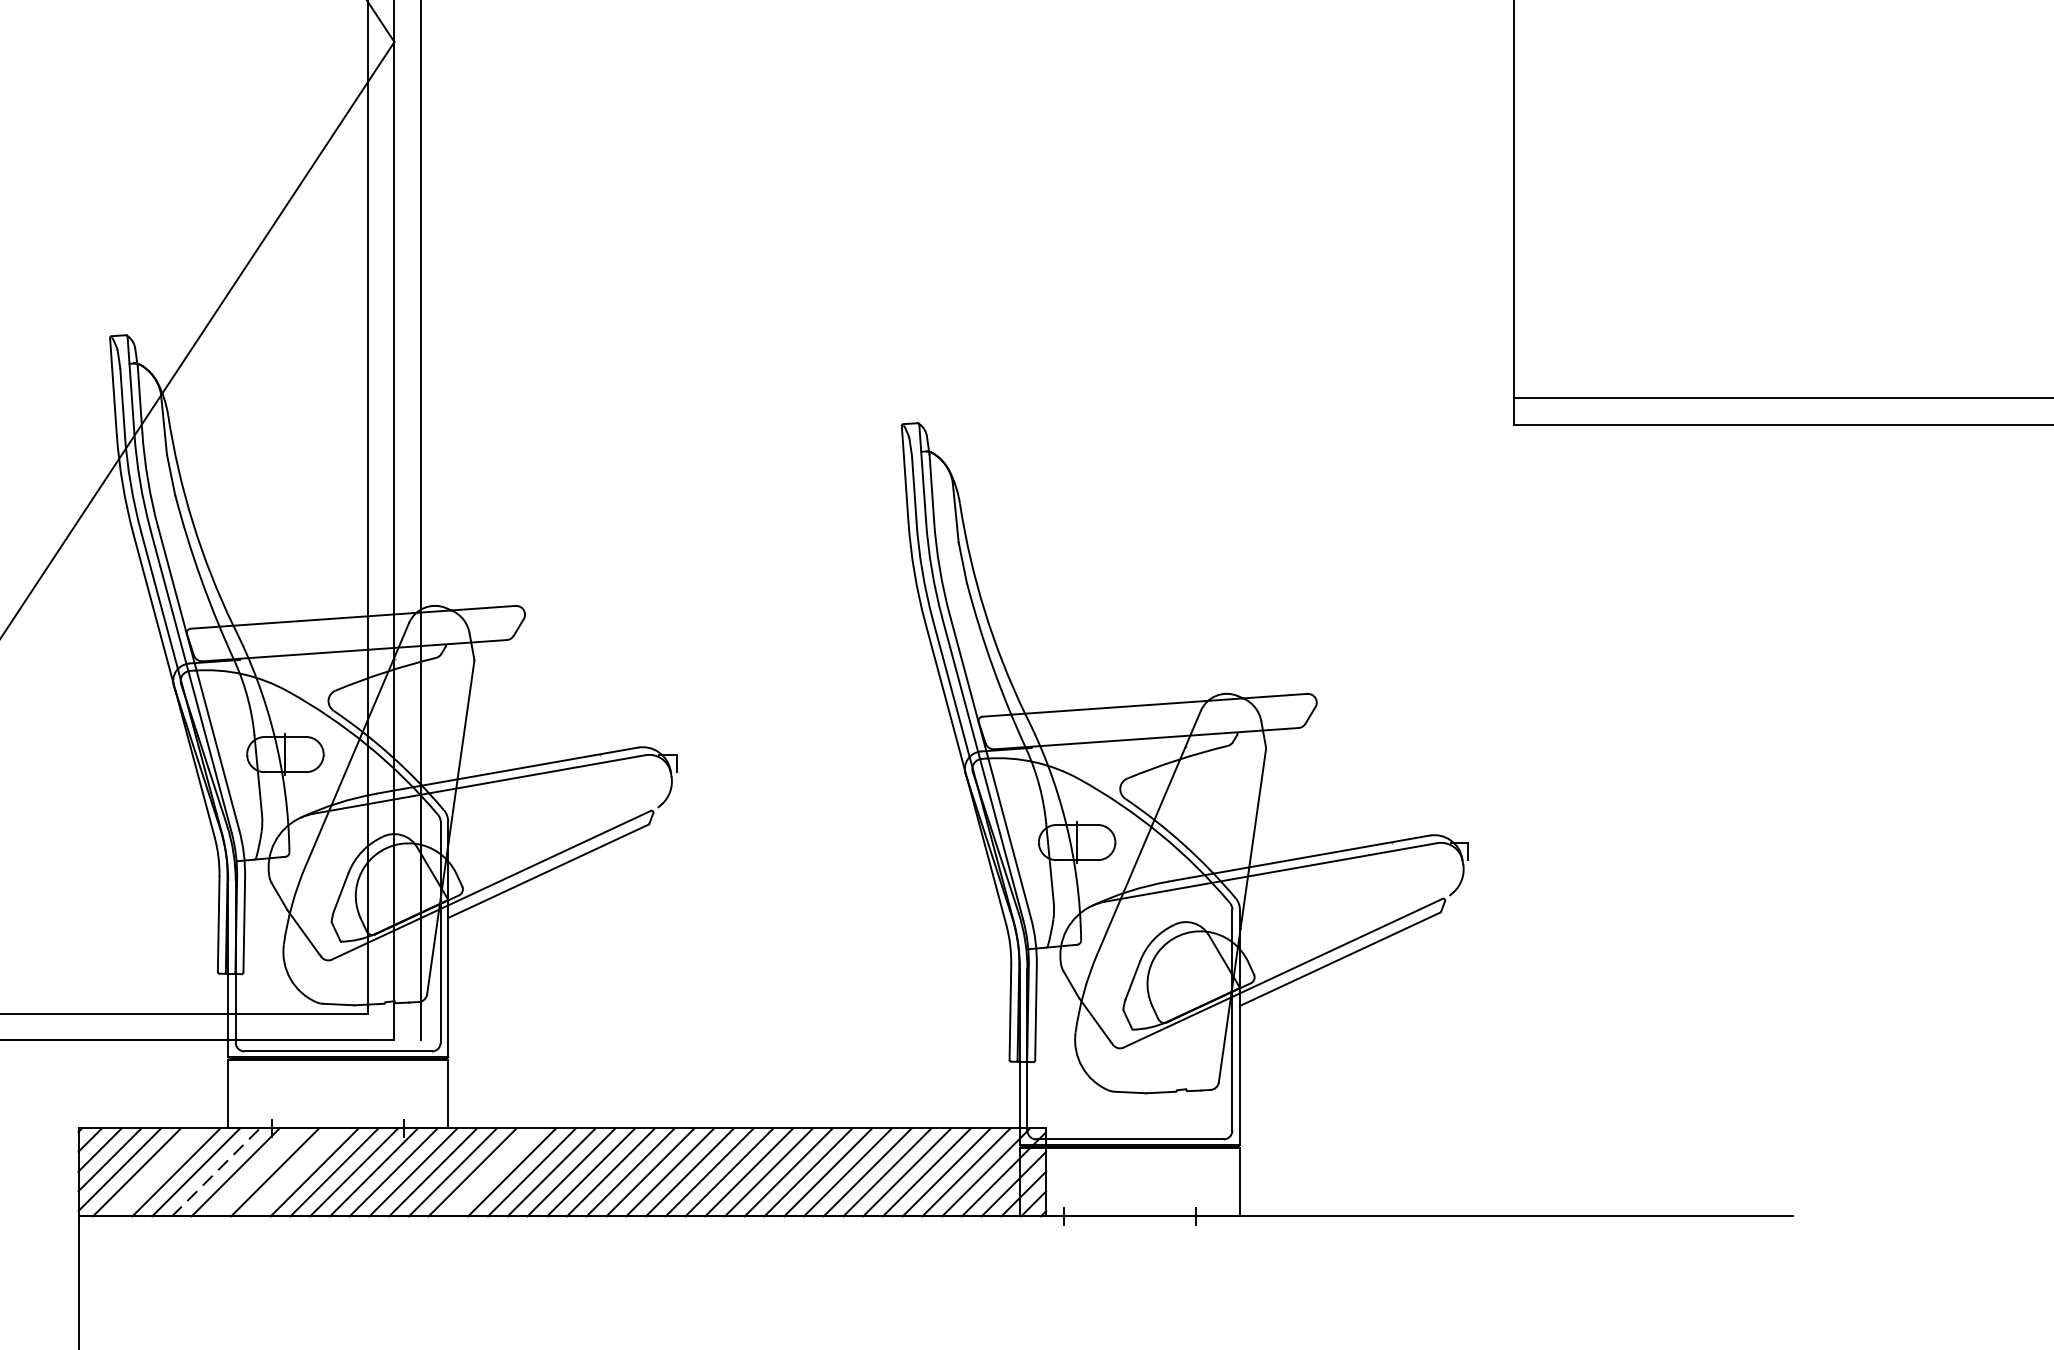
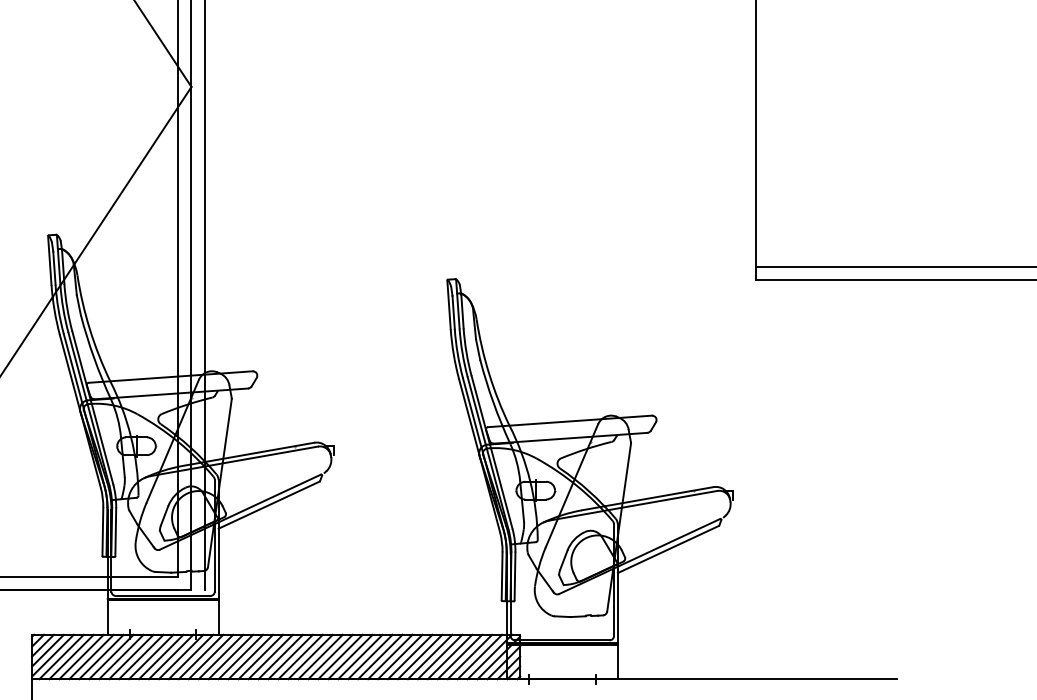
line: (156, 1171) -> (71, 656), added
line: (215, 1171) -> (101, 656), dashed -> solid
line: (255, 1171) -> (121, 656), added
line: (295, 1171) -> (141, 656), added
line: (491, 1171) -> (240, 656), added

